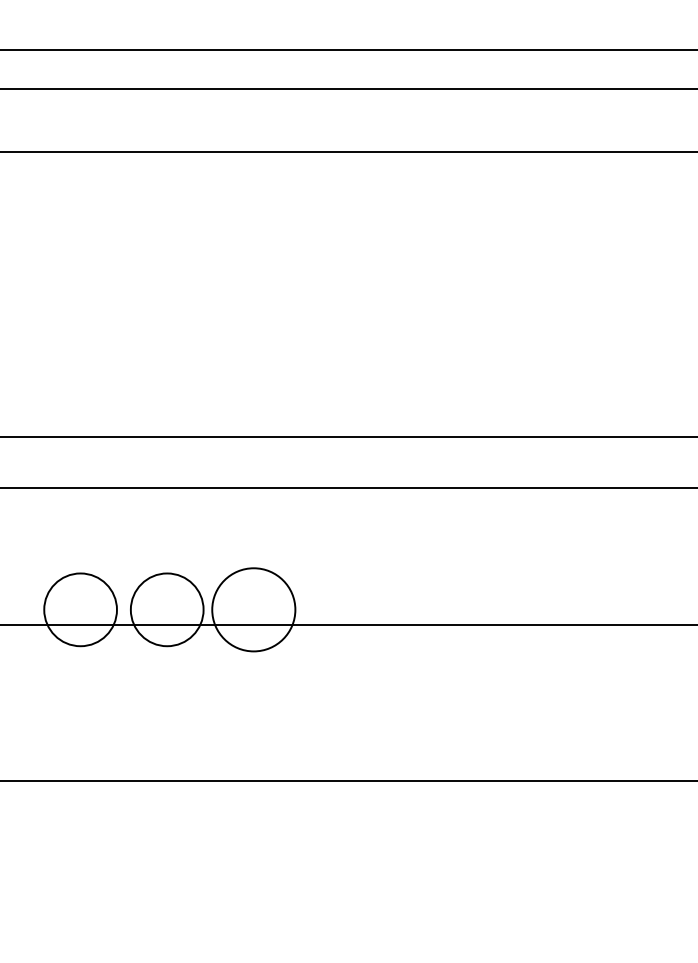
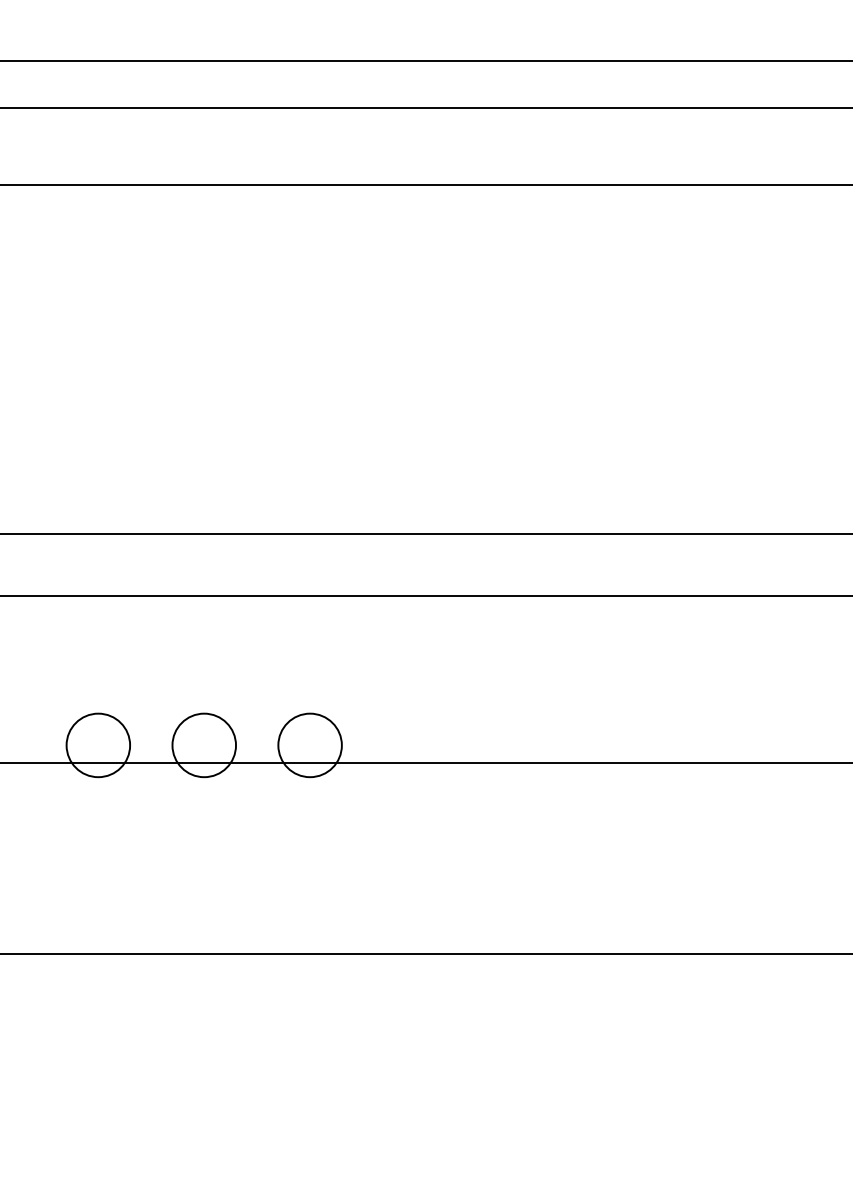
circle: (80, 609) -> (98, 745), size x0.71
circle: (167, 609) -> (204, 745), size x0.71
circle: (253, 609) -> (309, 745), size x0.62

